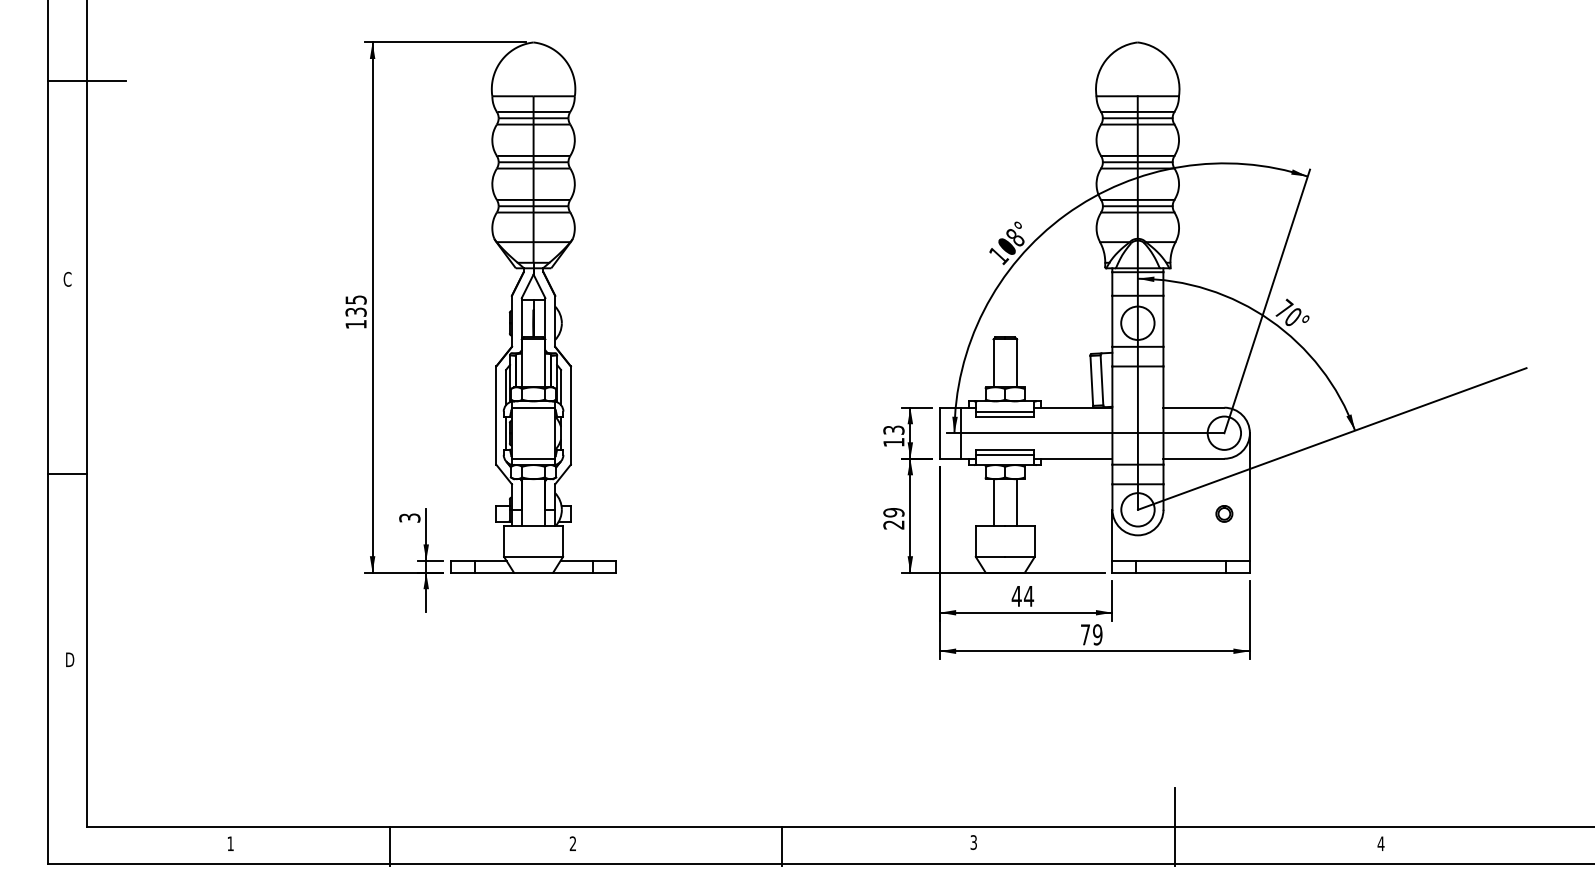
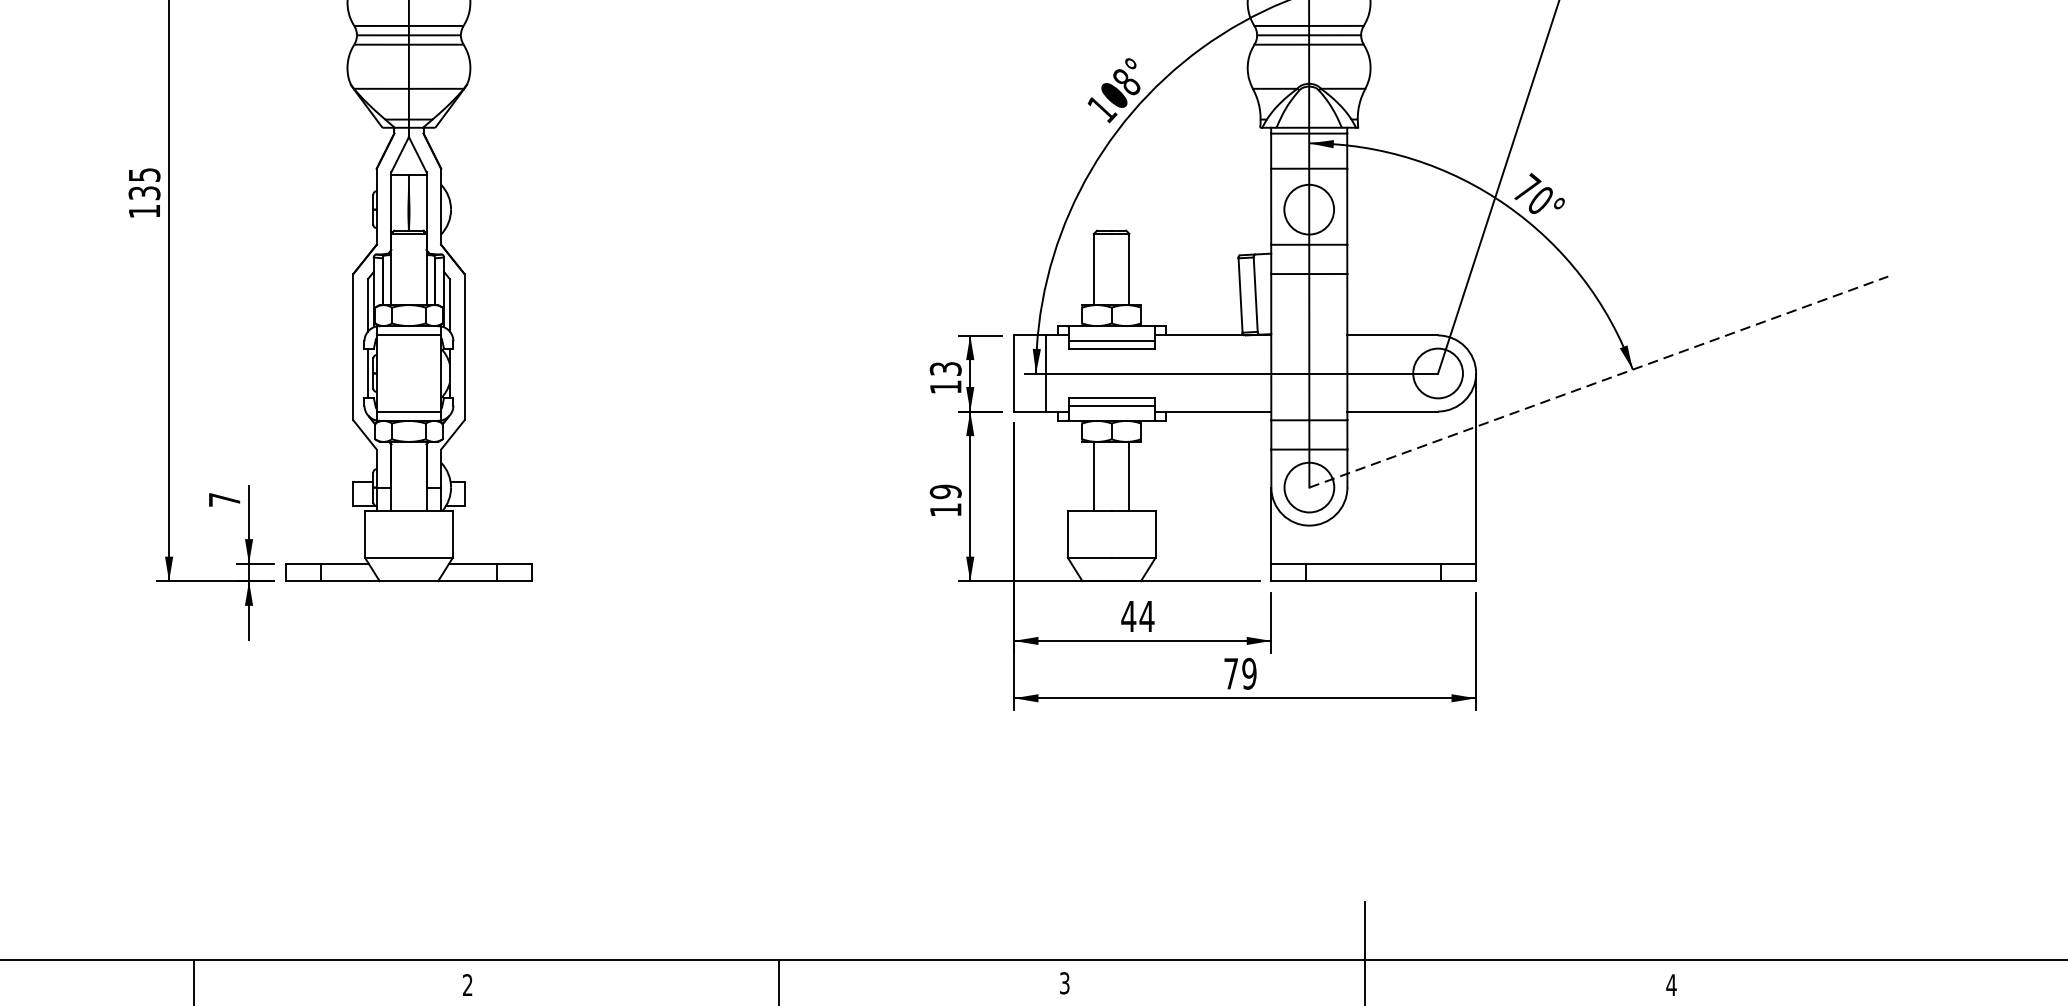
line: (1332, 439) -> (1599, 382), solid -> dashed
part: (1224, 513) -> (1438, 493), removed
text: (409, 517) -> (224, 499), 3 -> 7
text: (893, 524) -> (945, 509), 29 -> 19

